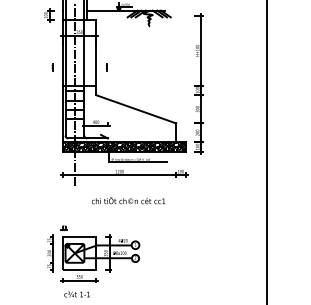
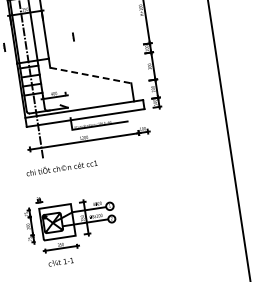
part: (106, 67) -> (73, 37), moved
line: (136, 109) -> (91, 75), solid -> dashed
hatch: (124, 146) -> (84, 113), removed
text: (128, 200) -> (61, 167), moved

